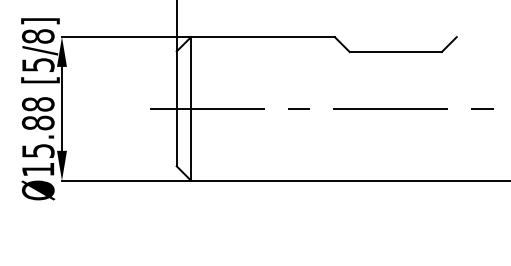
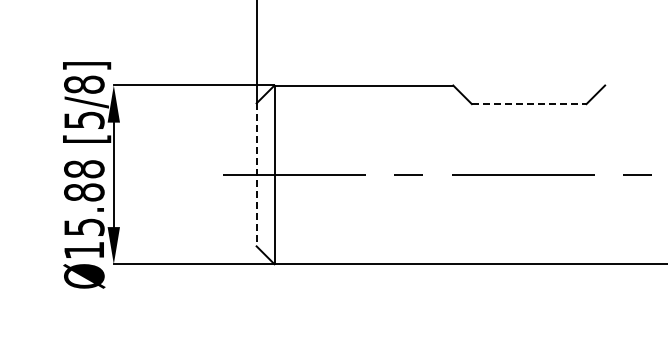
line: (396, 52) -> (529, 104), solid -> dashed
line: (176, 109) -> (256, 175), solid -> dashed

